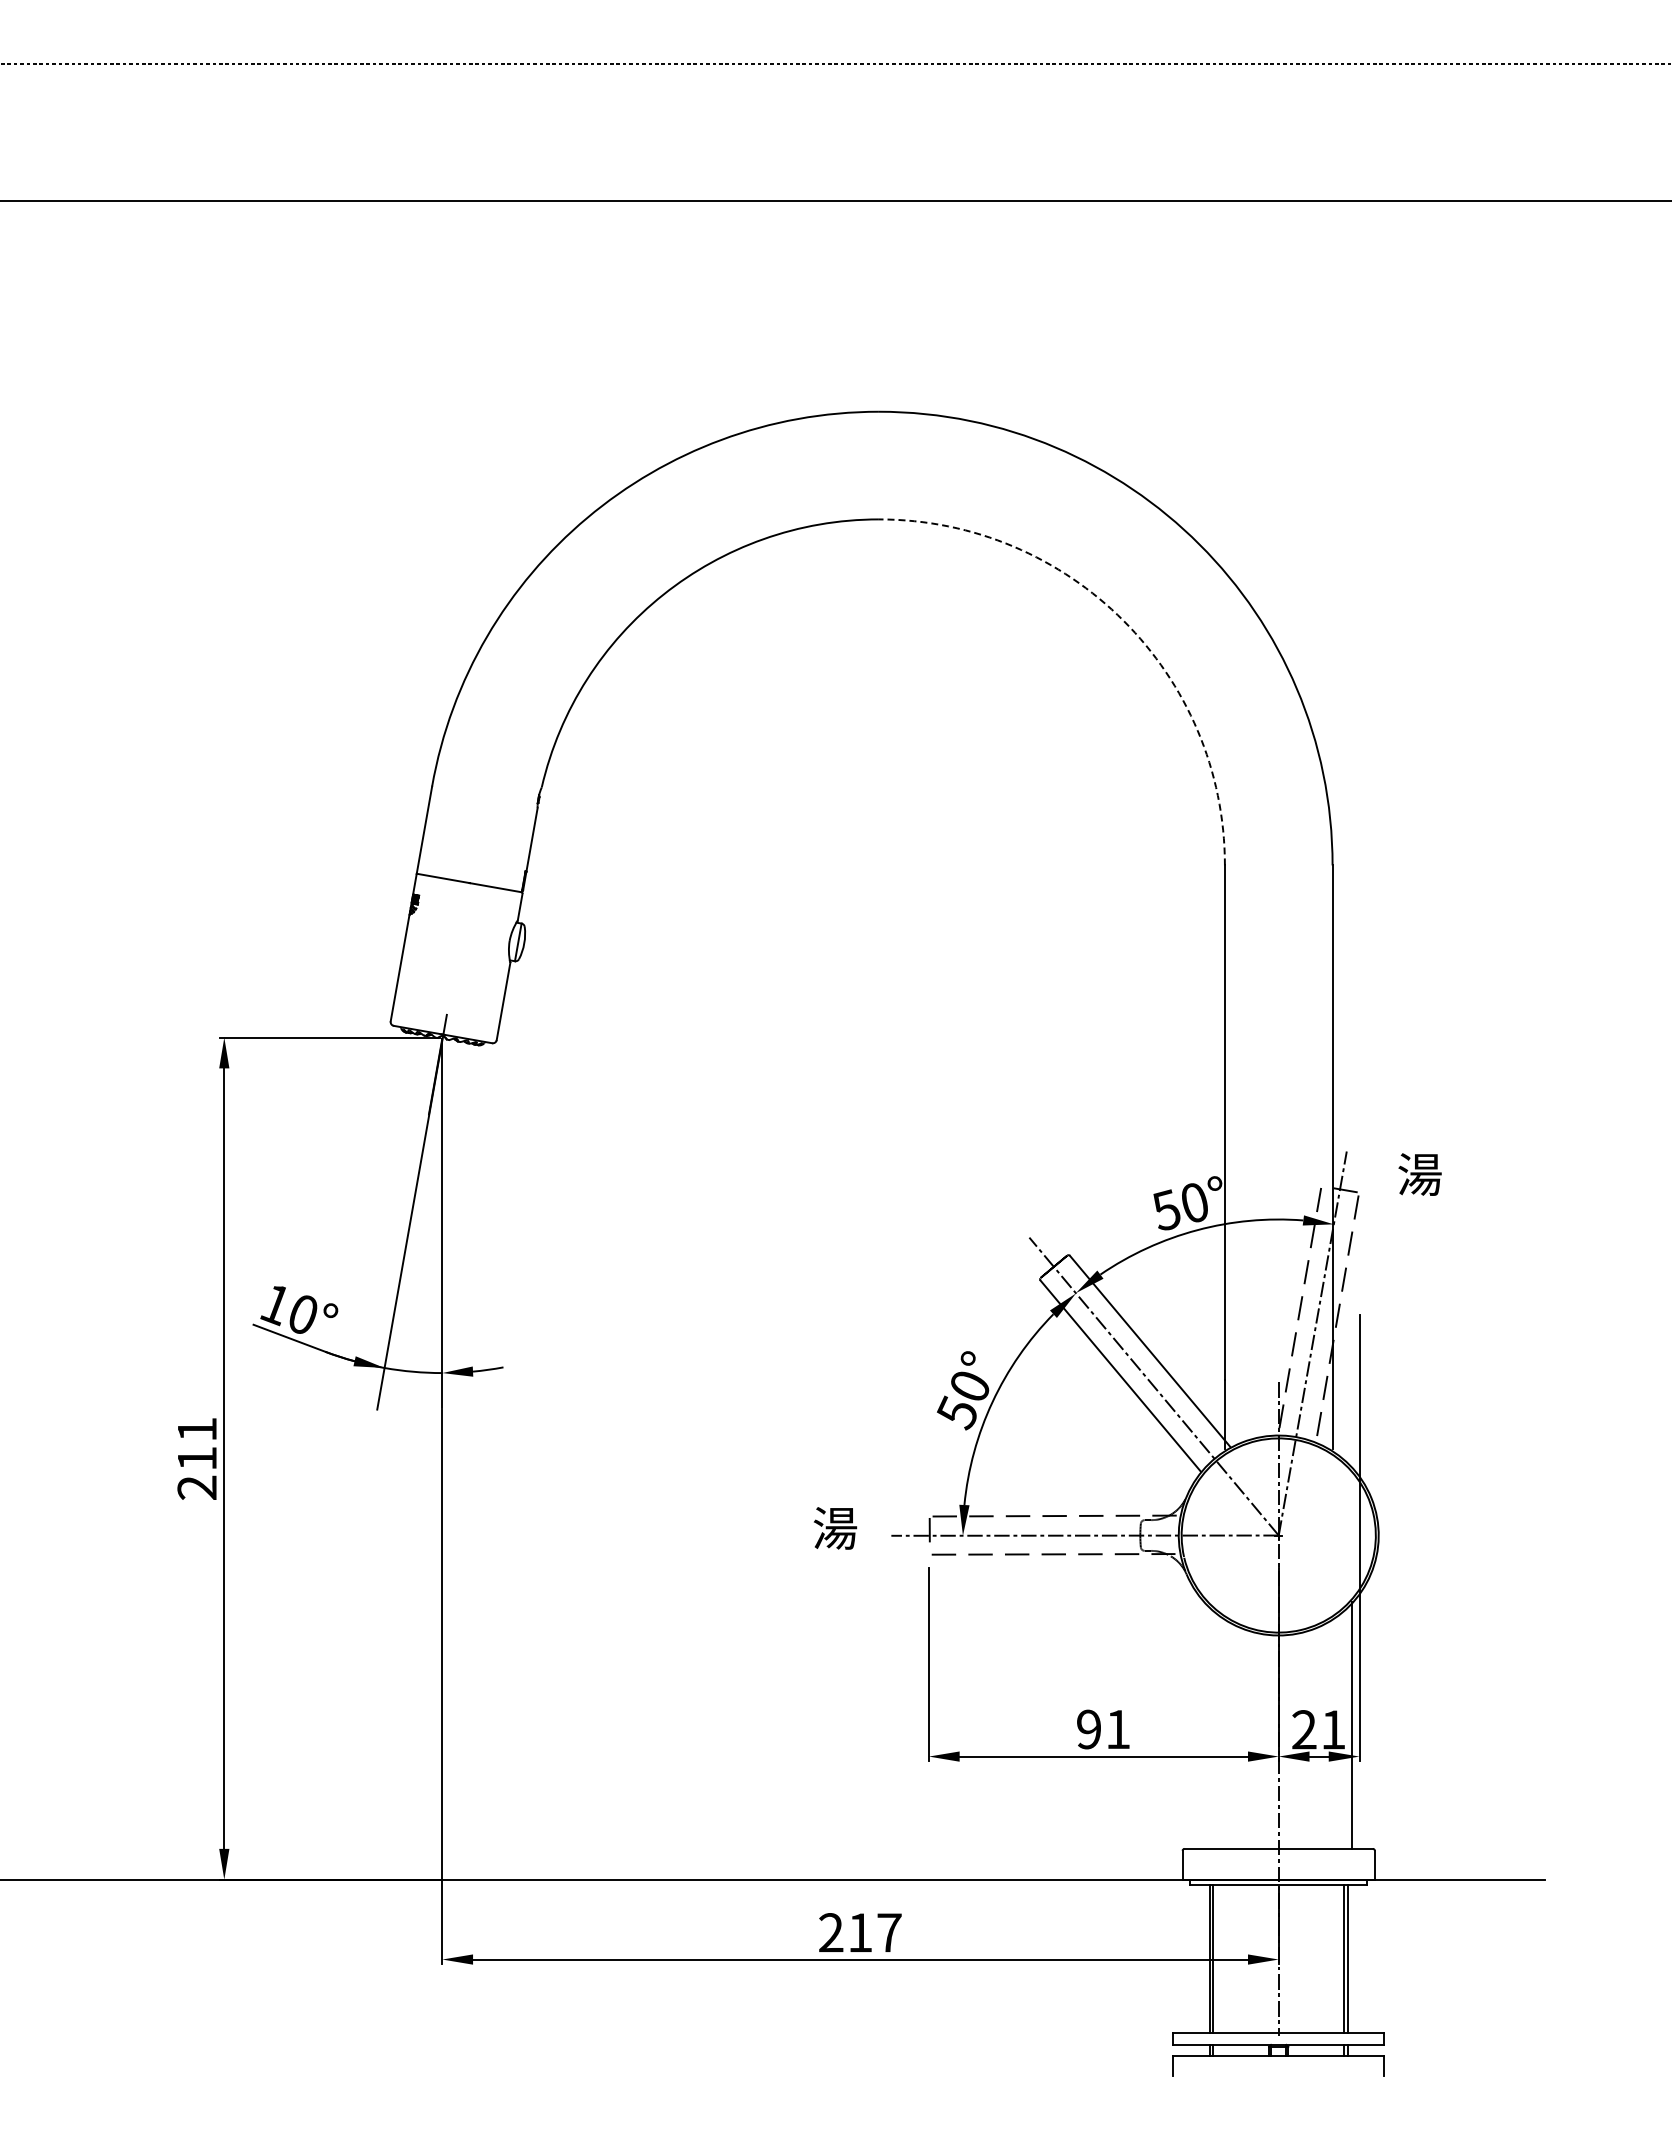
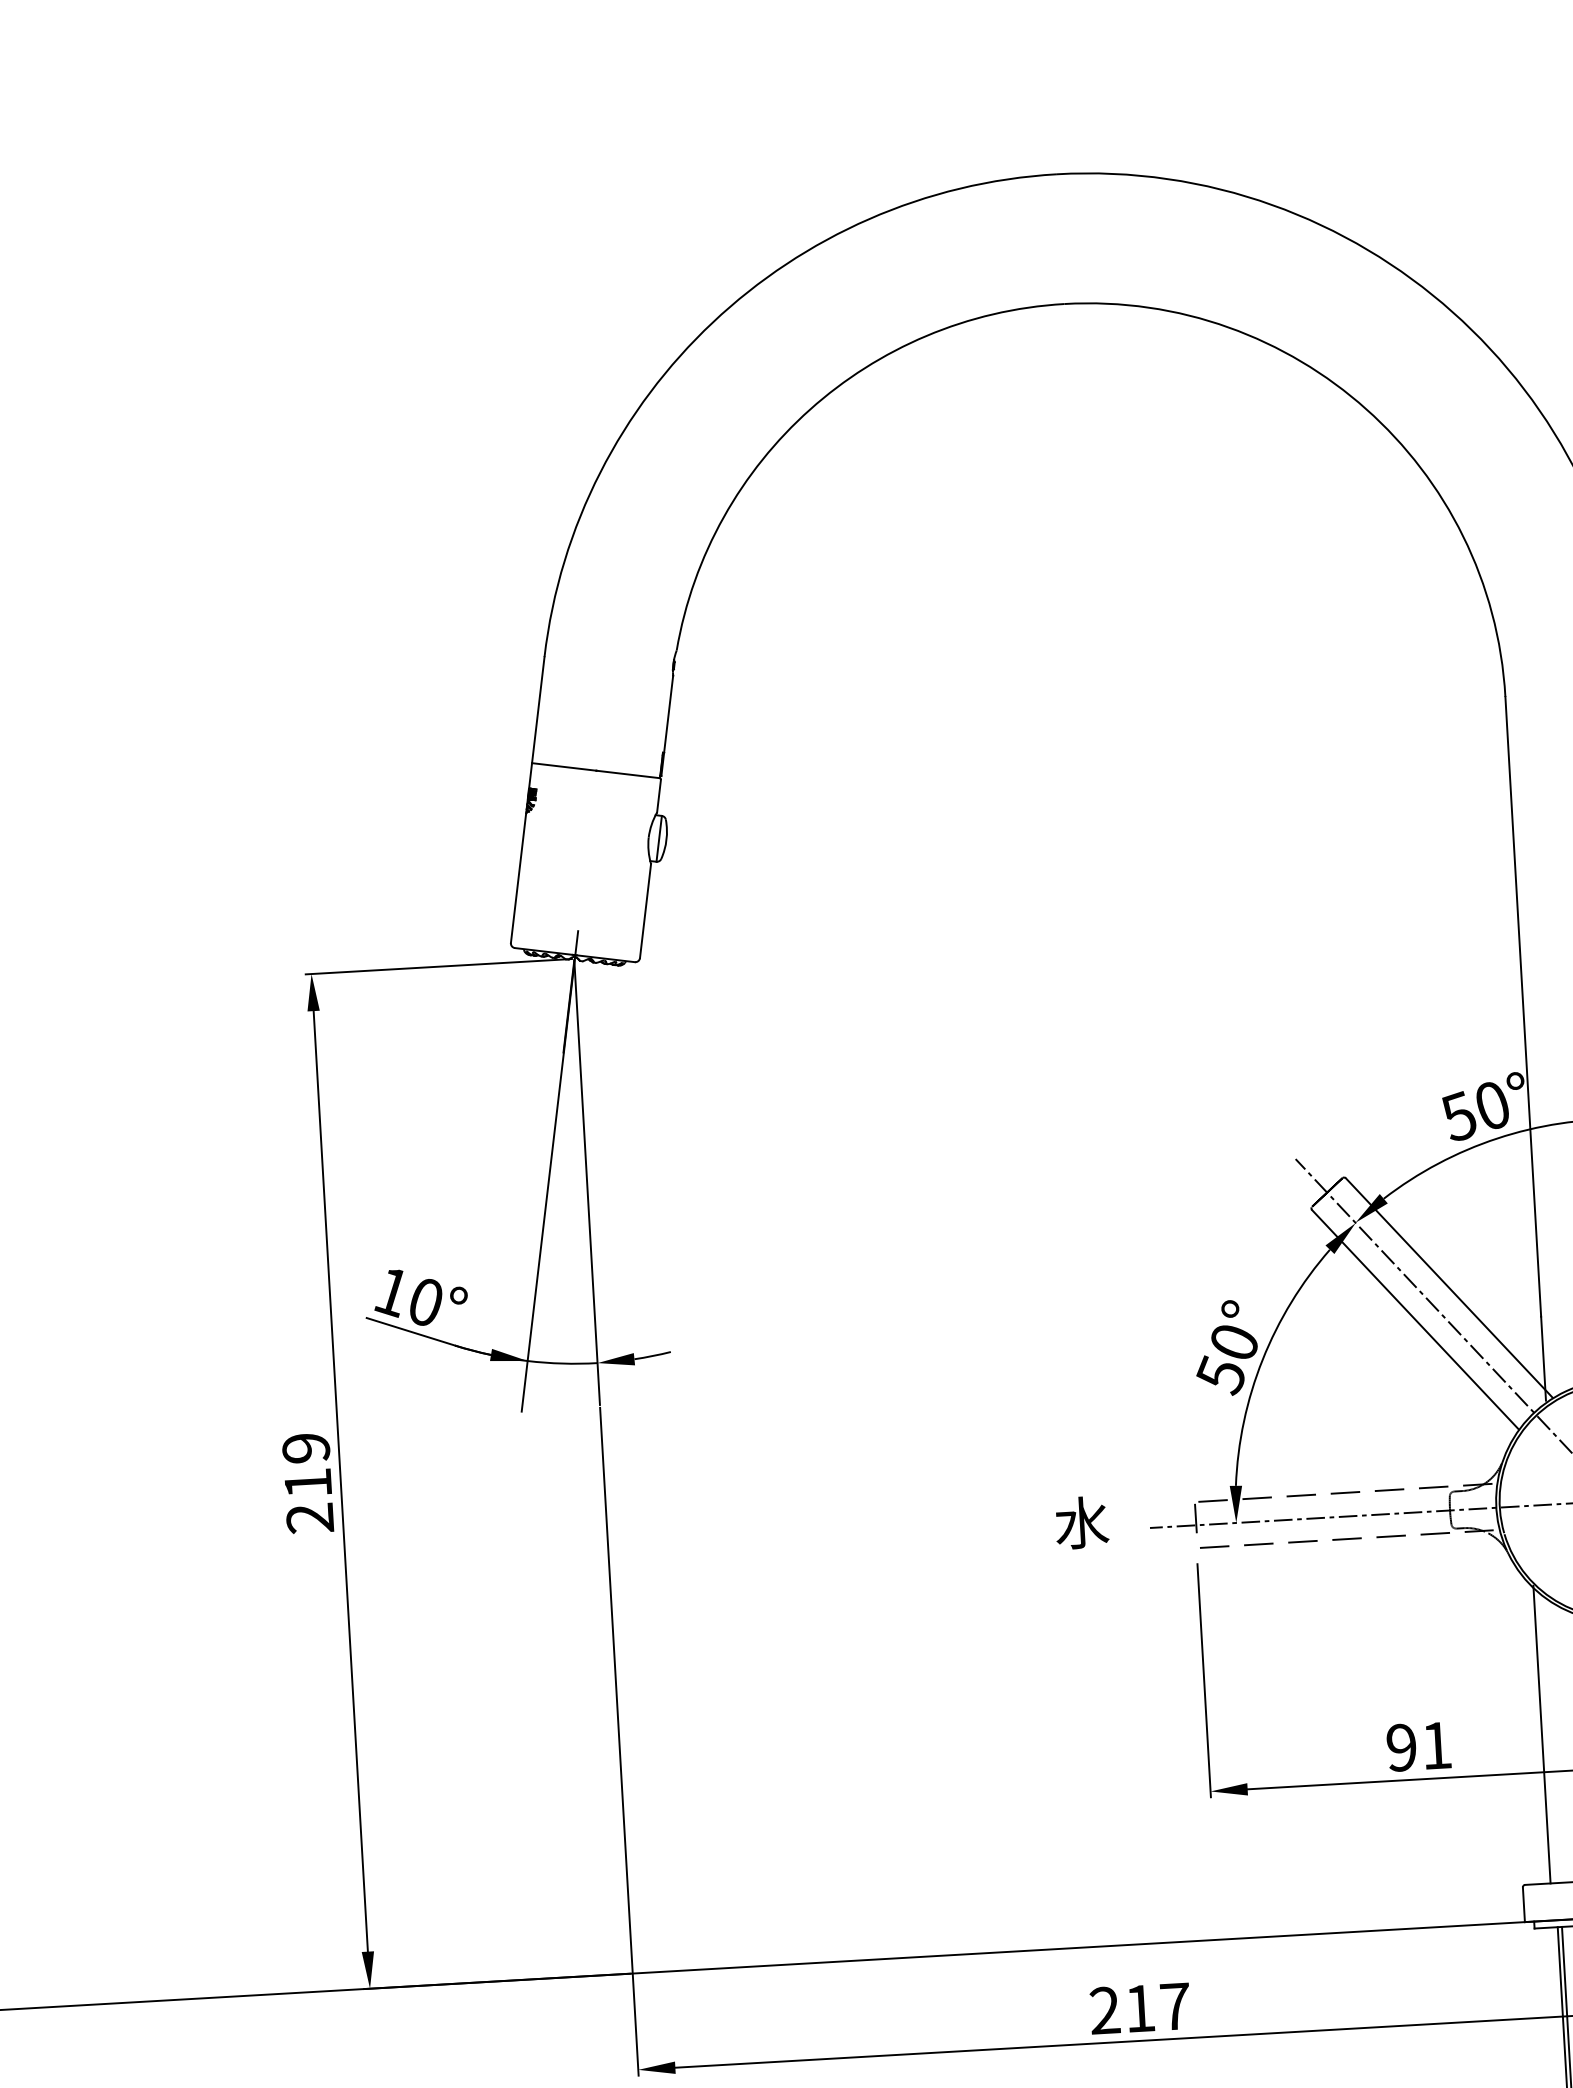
arc: (1123, 620) -> (1366, 408), dashed -> solid
text: (197, 1429) -> (306, 1448), 211 -> 219
text: (835, 1527) -> (1082, 1521), 湯 -> 水
line: (1205, 1724) -> (1541, 1733), added

